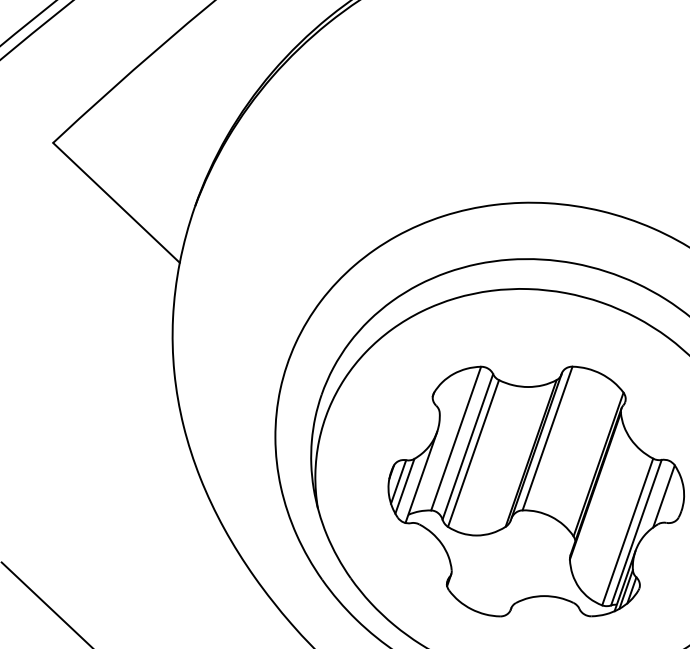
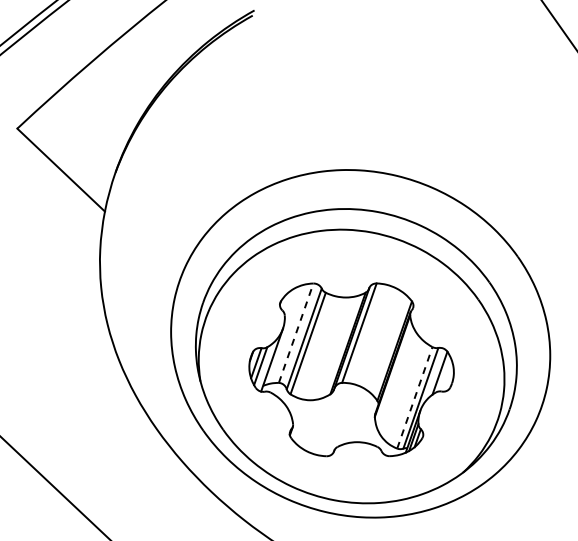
line: (456, 439) -> (296, 333), solid -> dashed
line: (627, 531) -> (414, 397), solid -> dashed

